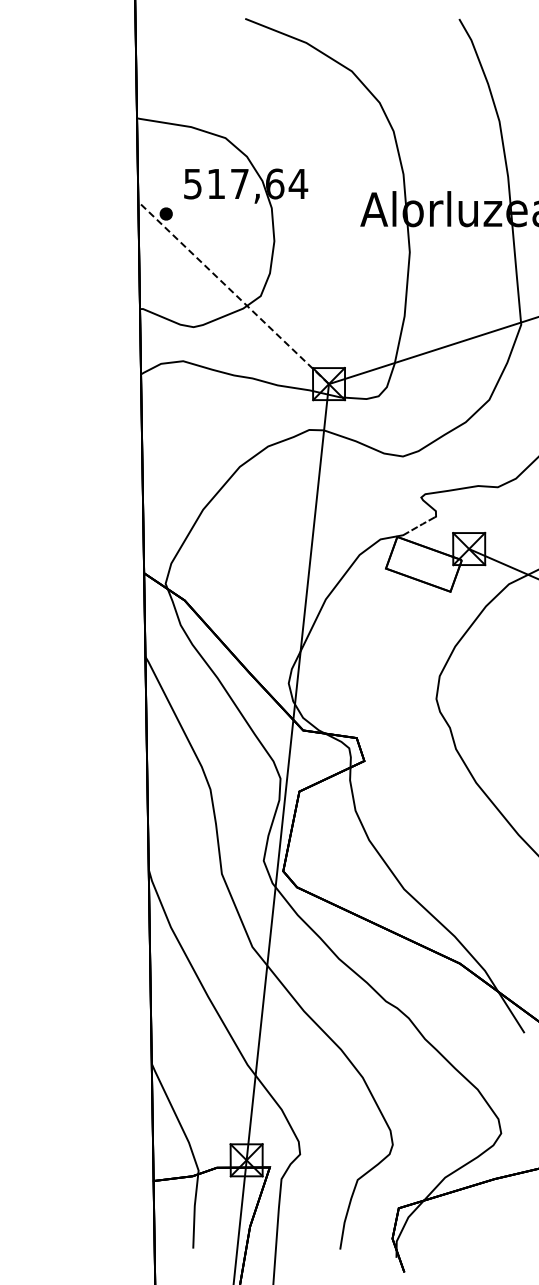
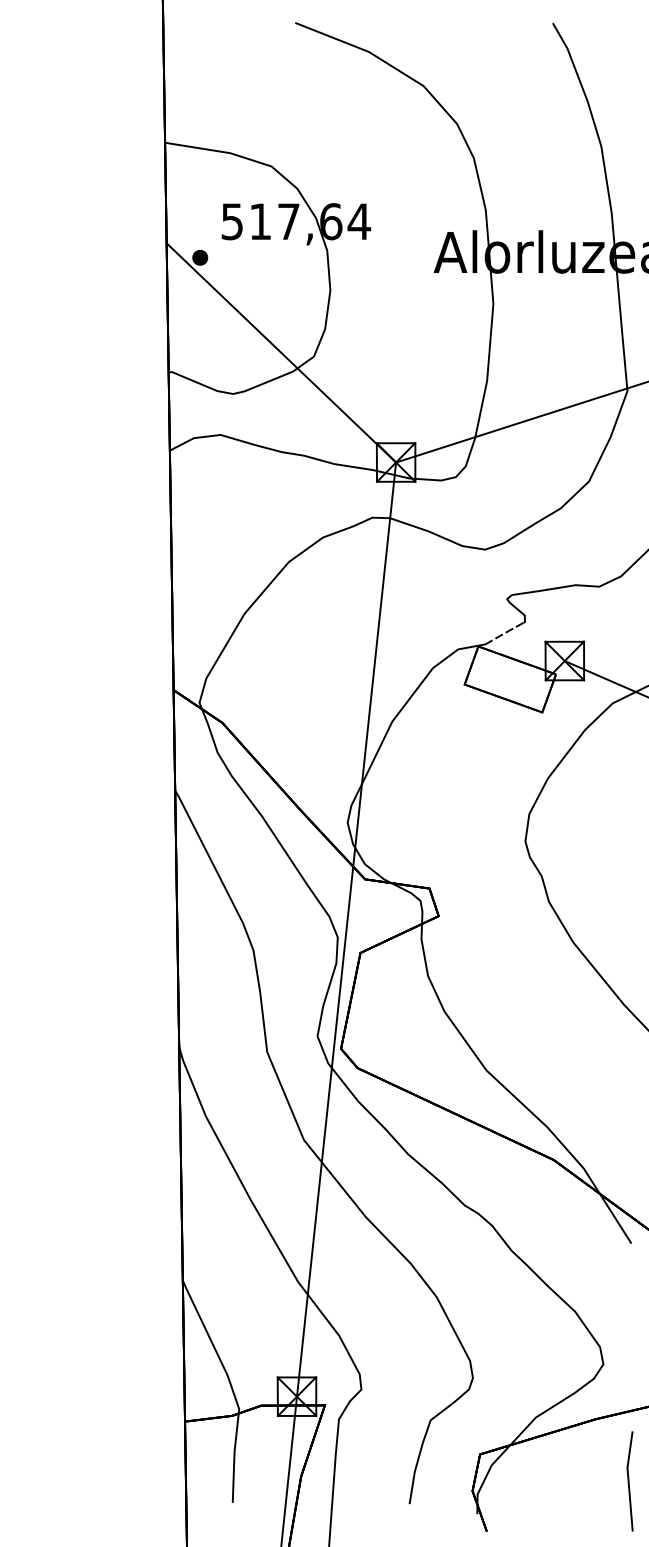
line: (233, 293) -> (281, 353), dashed -> solid
line: (523, 1230) -> (630, 1481), added

